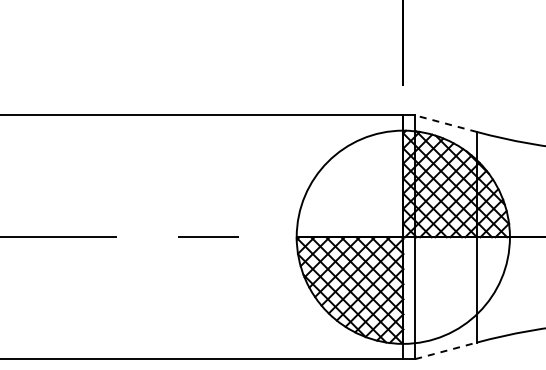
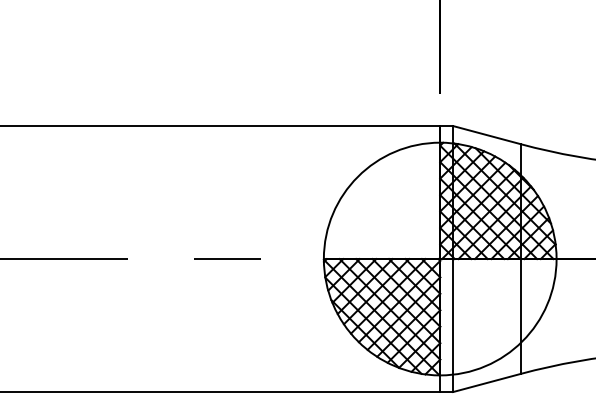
line: (445, 123) -> (486, 134), dashed -> solid
line: (446, 350) -> (487, 382), dashed -> solid

